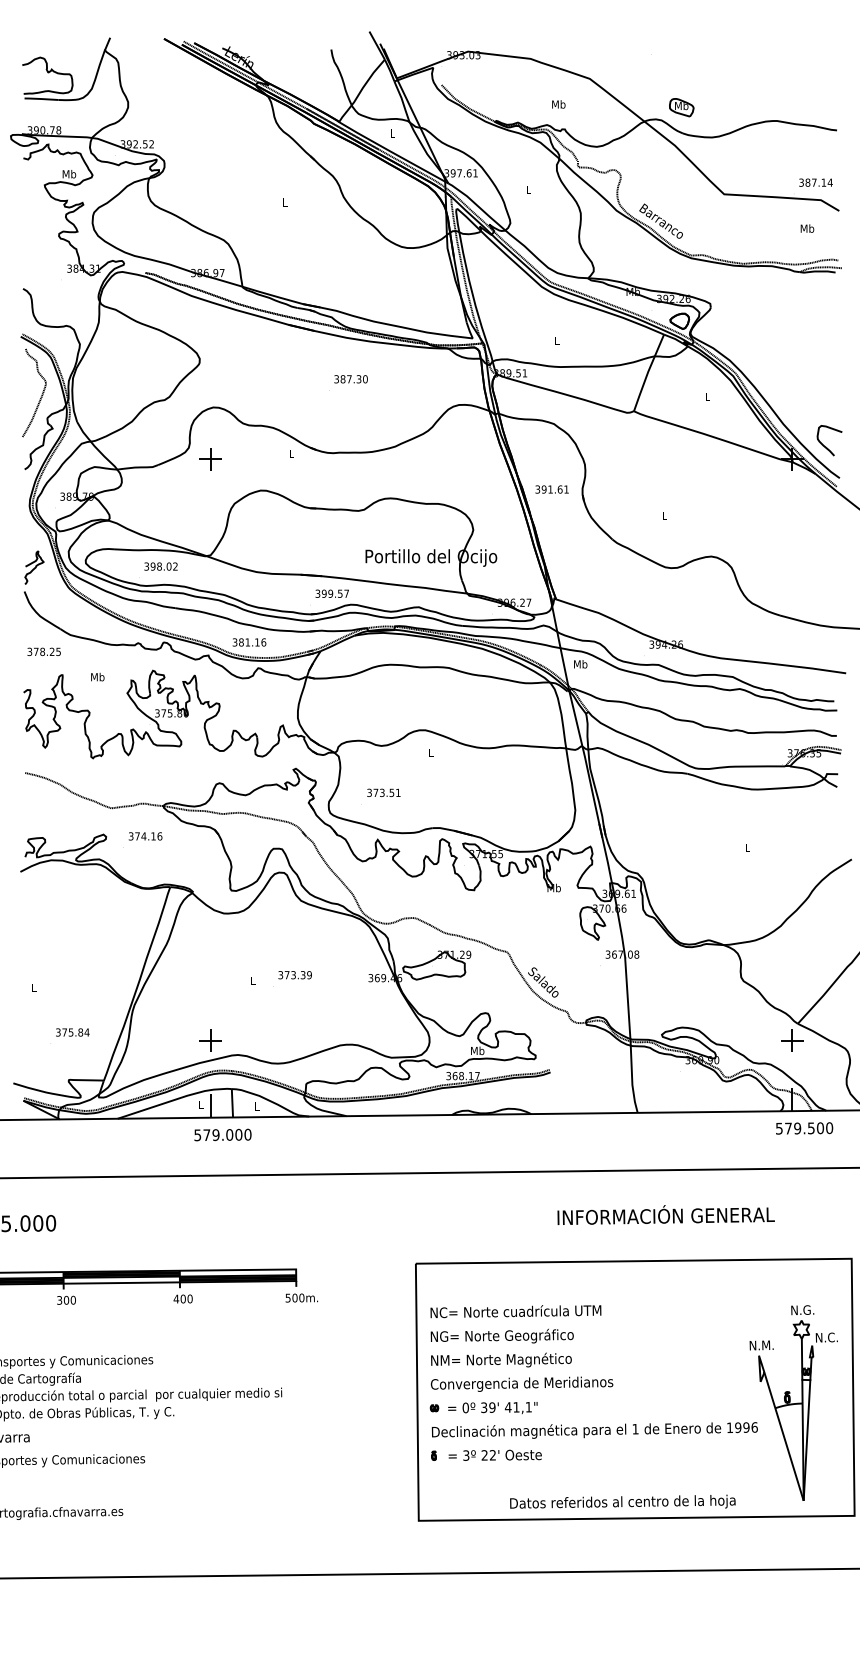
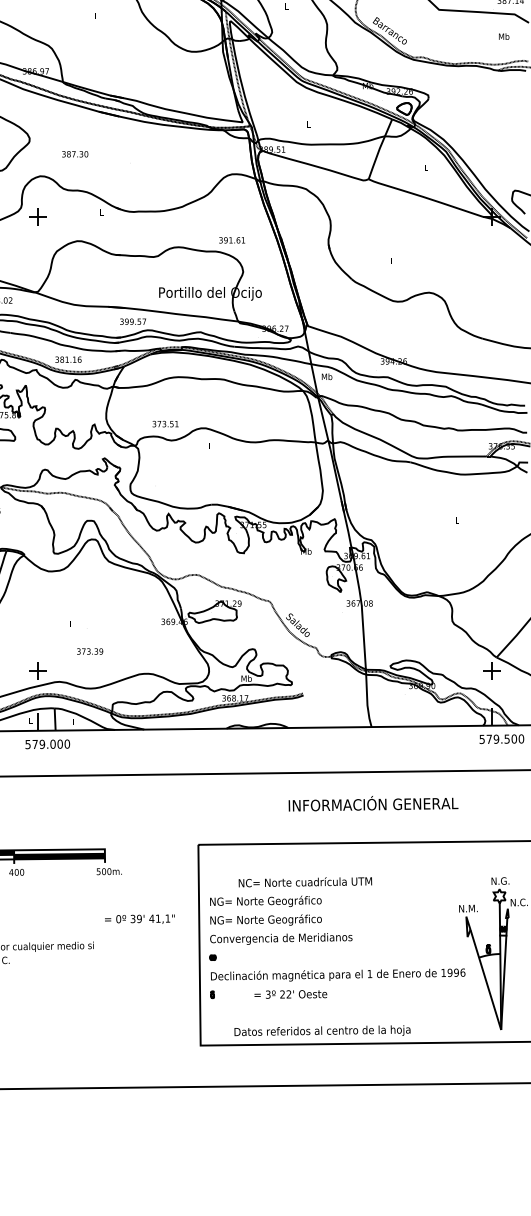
text: (350, 379) -> (74, 154), moved
text: (551, 489) -> (231, 240), moved
text: (383, 792) -> (165, 423), moved
text: (294, 975) -> (89, 651), moved
text: (665, 1214) -> (373, 803), moved
text: (515, 1311) -> (305, 882), moved
text: (507, 1359) -> (269, 919), NM= Norte Magnético -> NG= Norte Geográfico
text: (492, 1407) -> (139, 918), moved
text: (494, 1454) -> (290, 993), moved
text: (622, 1501) -> (322, 1030), moved

